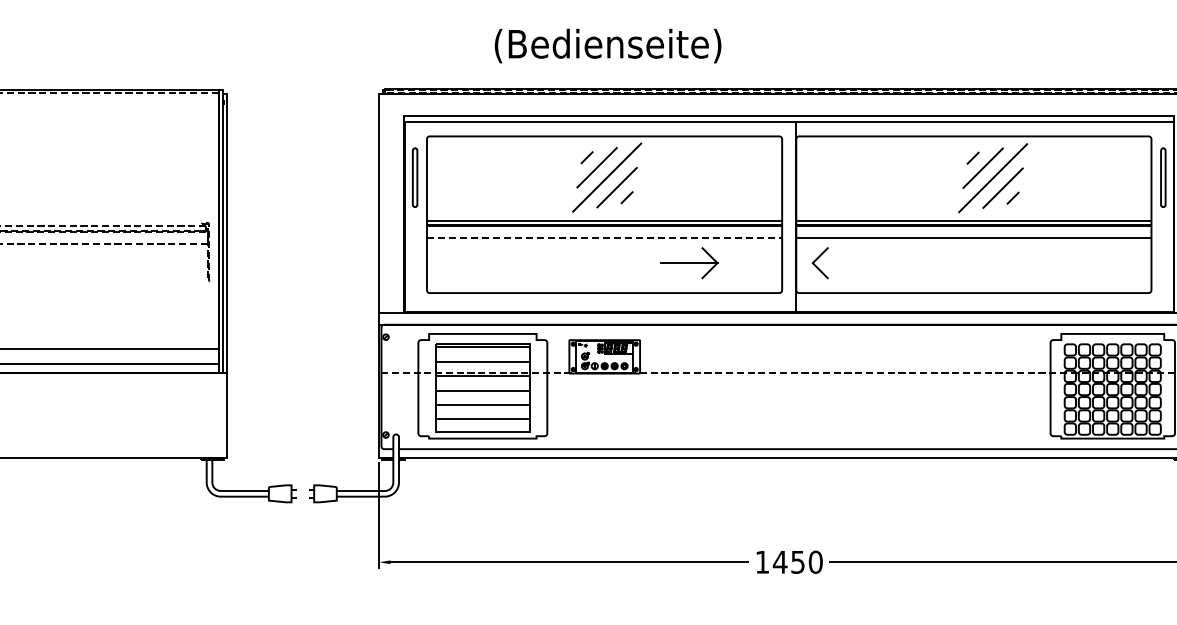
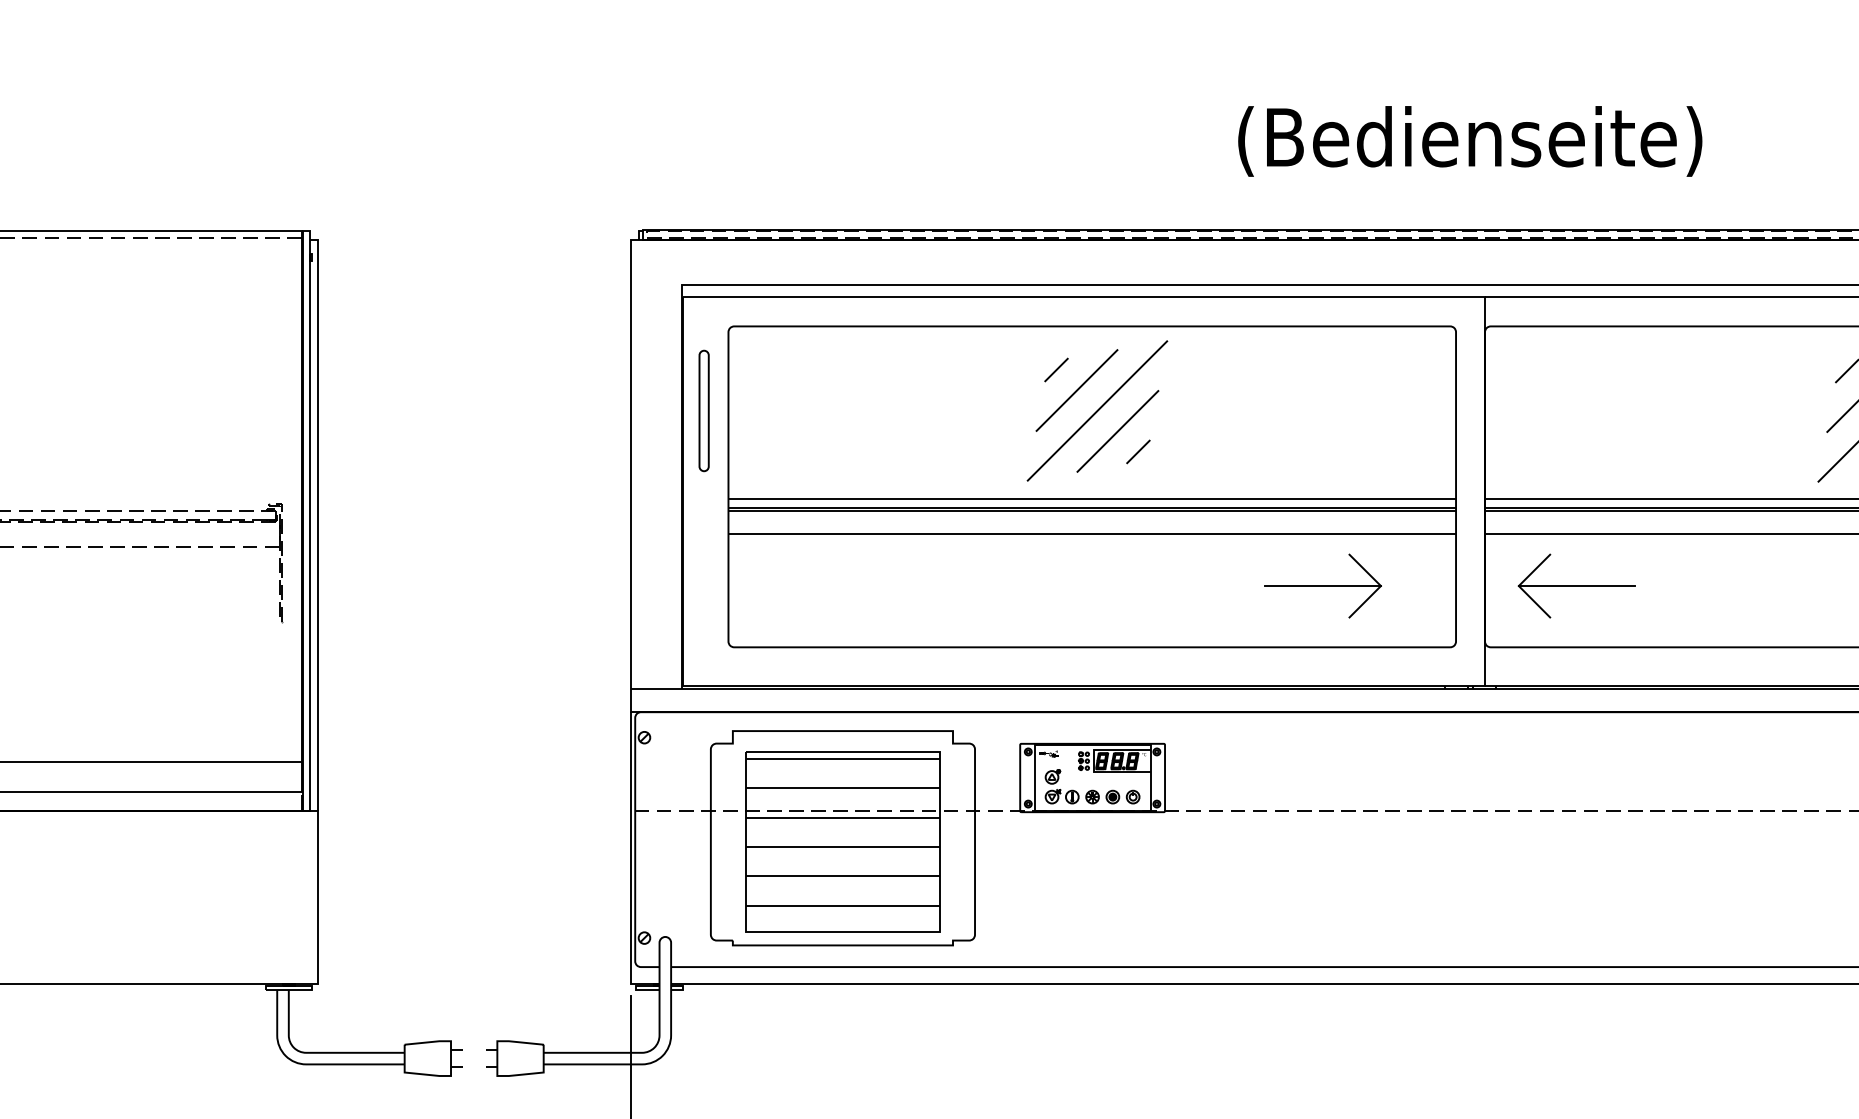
text: (607, 45) -> (1469, 140), moved
line: (604, 237) -> (1092, 533), dashed -> solid
part: (689, 263) -> (1323, 586), moved
line: (840, 263) -> (1575, 586), added

